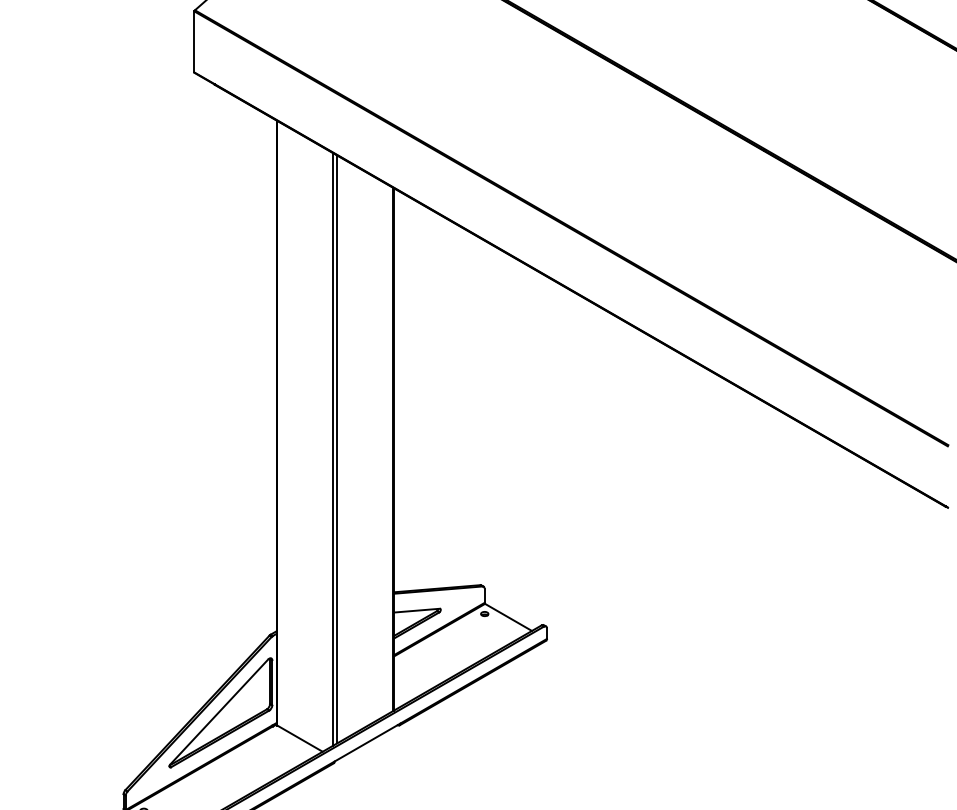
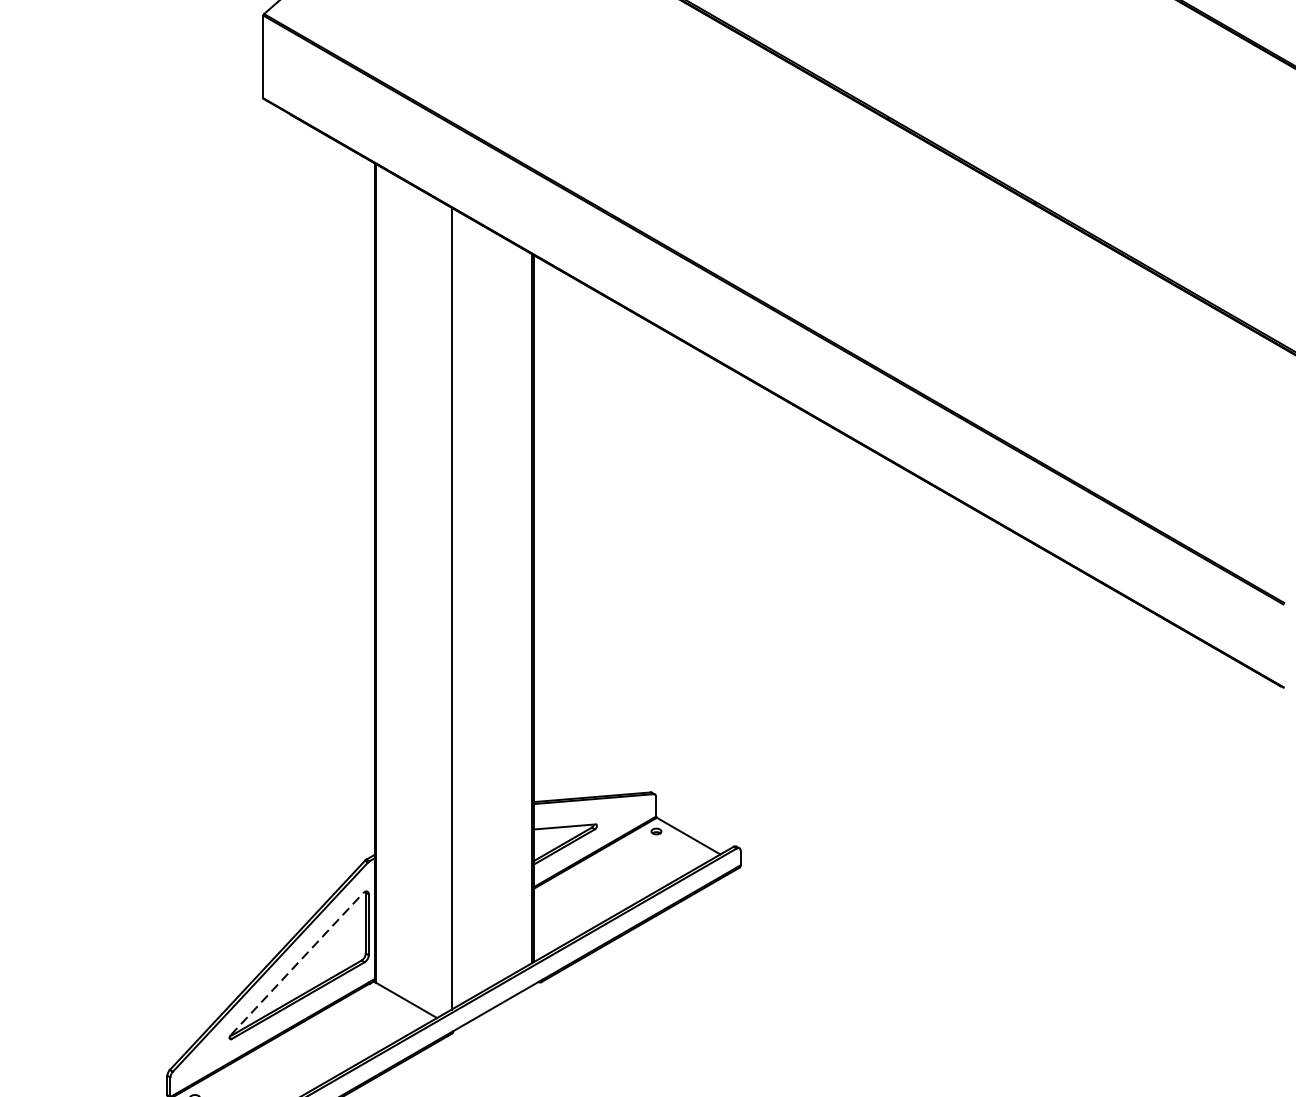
line: (337, 449) -> (457, 608), removed
line: (219, 711) -> (297, 963), solid -> dashed

